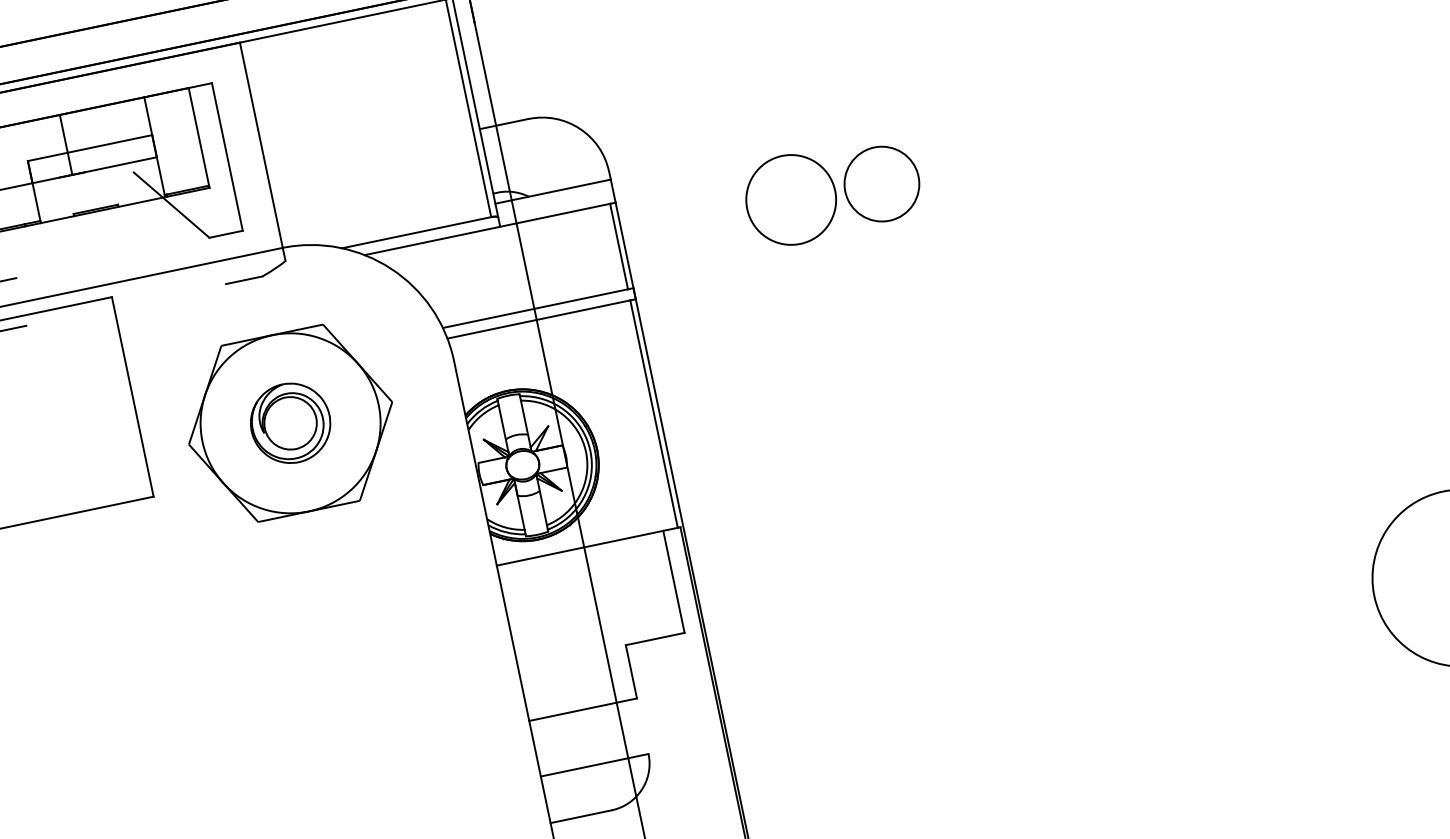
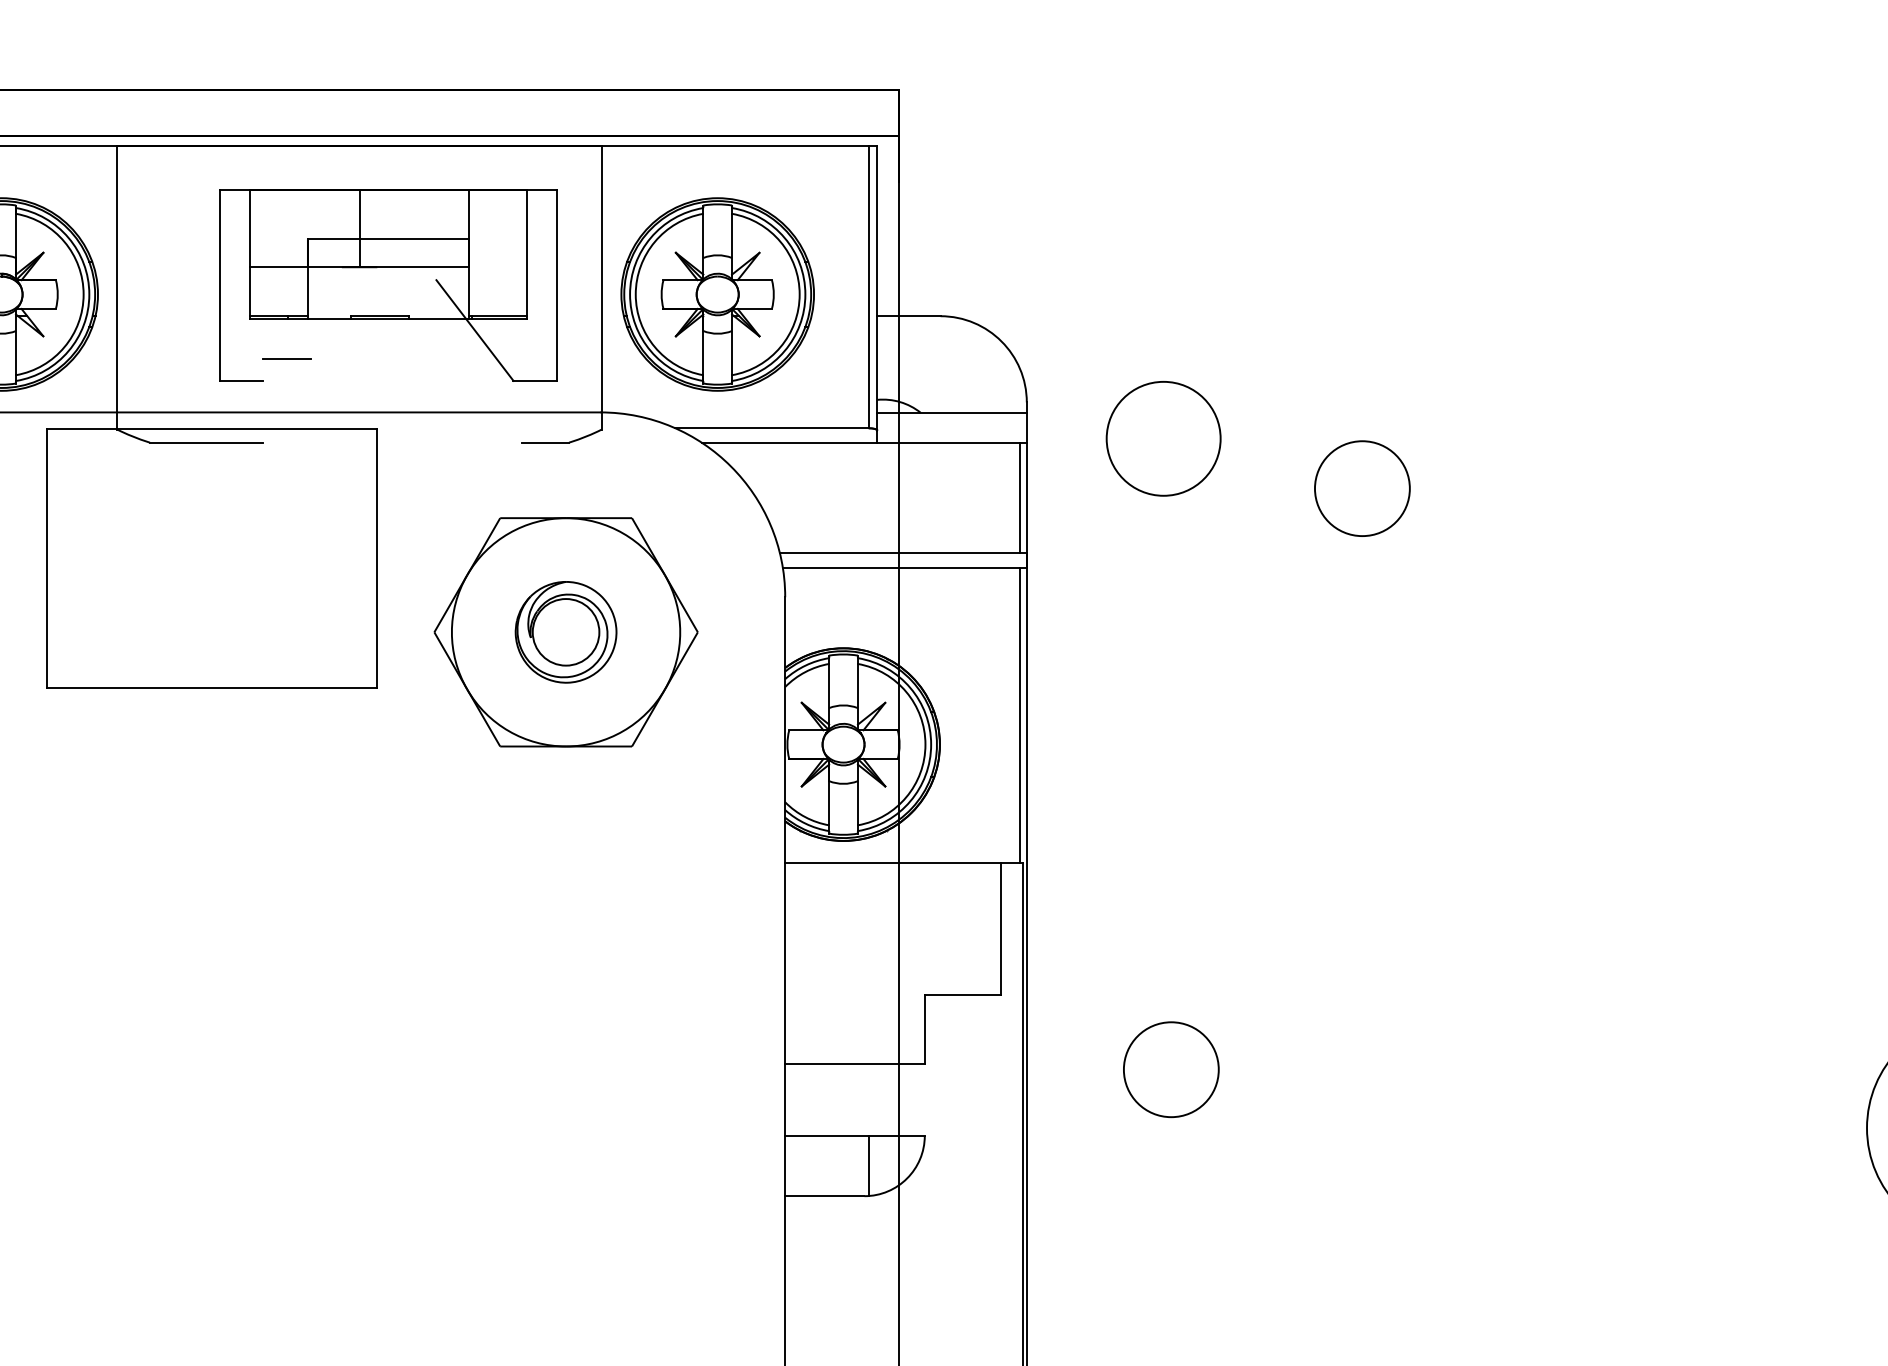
part: (352, 138) -> (717, 294), added
circle: (791, 199) -> (1163, 438), moved
line: (31, 257) -> (287, 359), added
circle: (828, 663) -> (1171, 1069), added
line: (609, 786) -> (868, 1165), added

